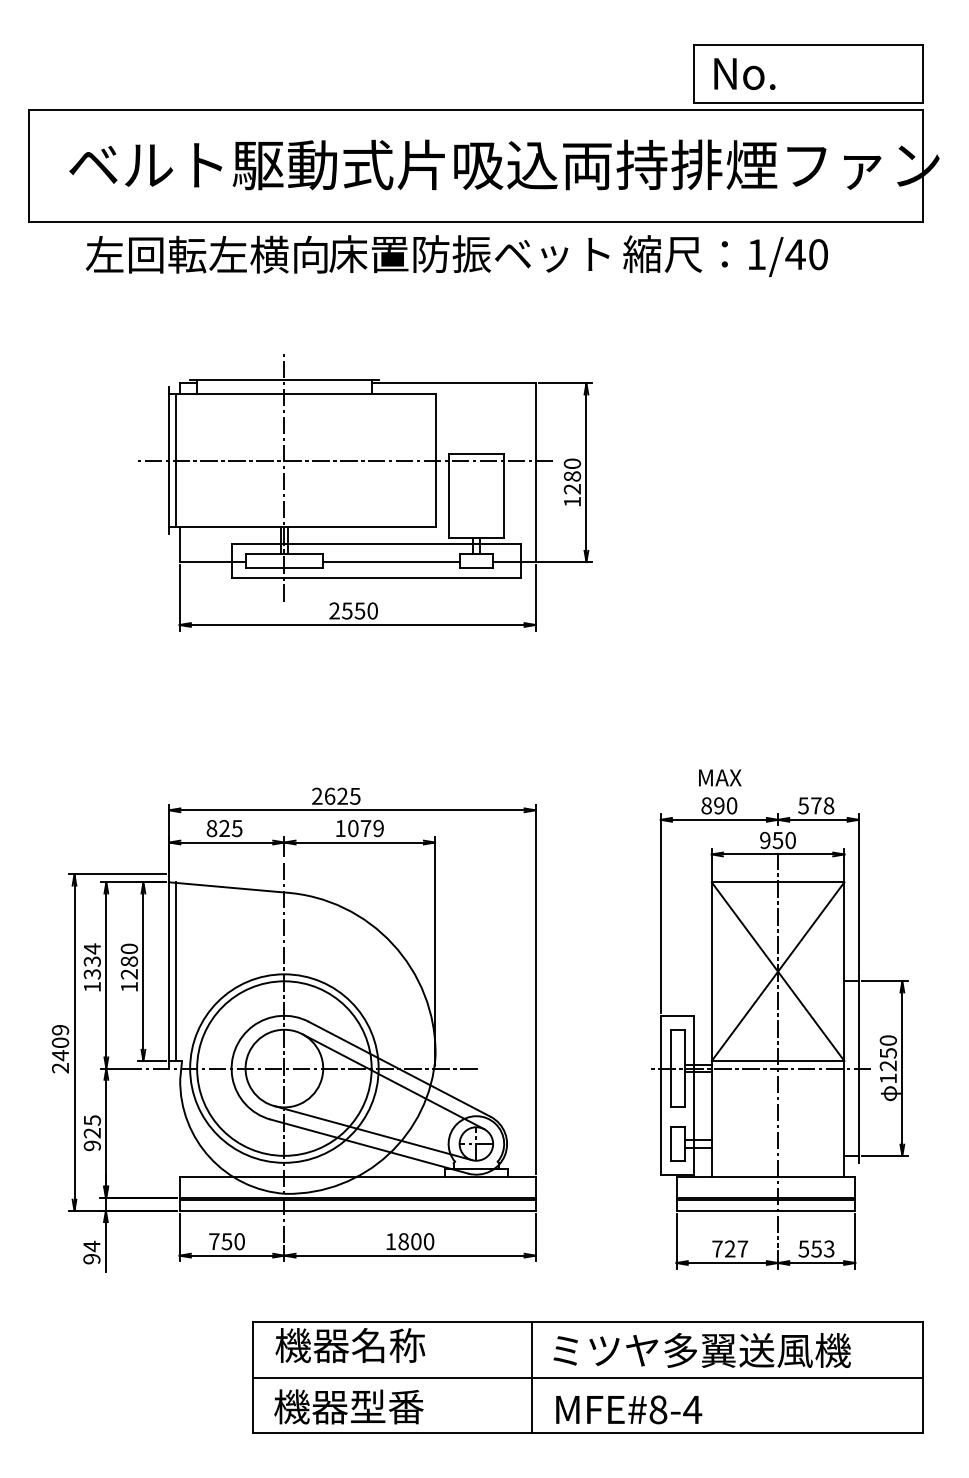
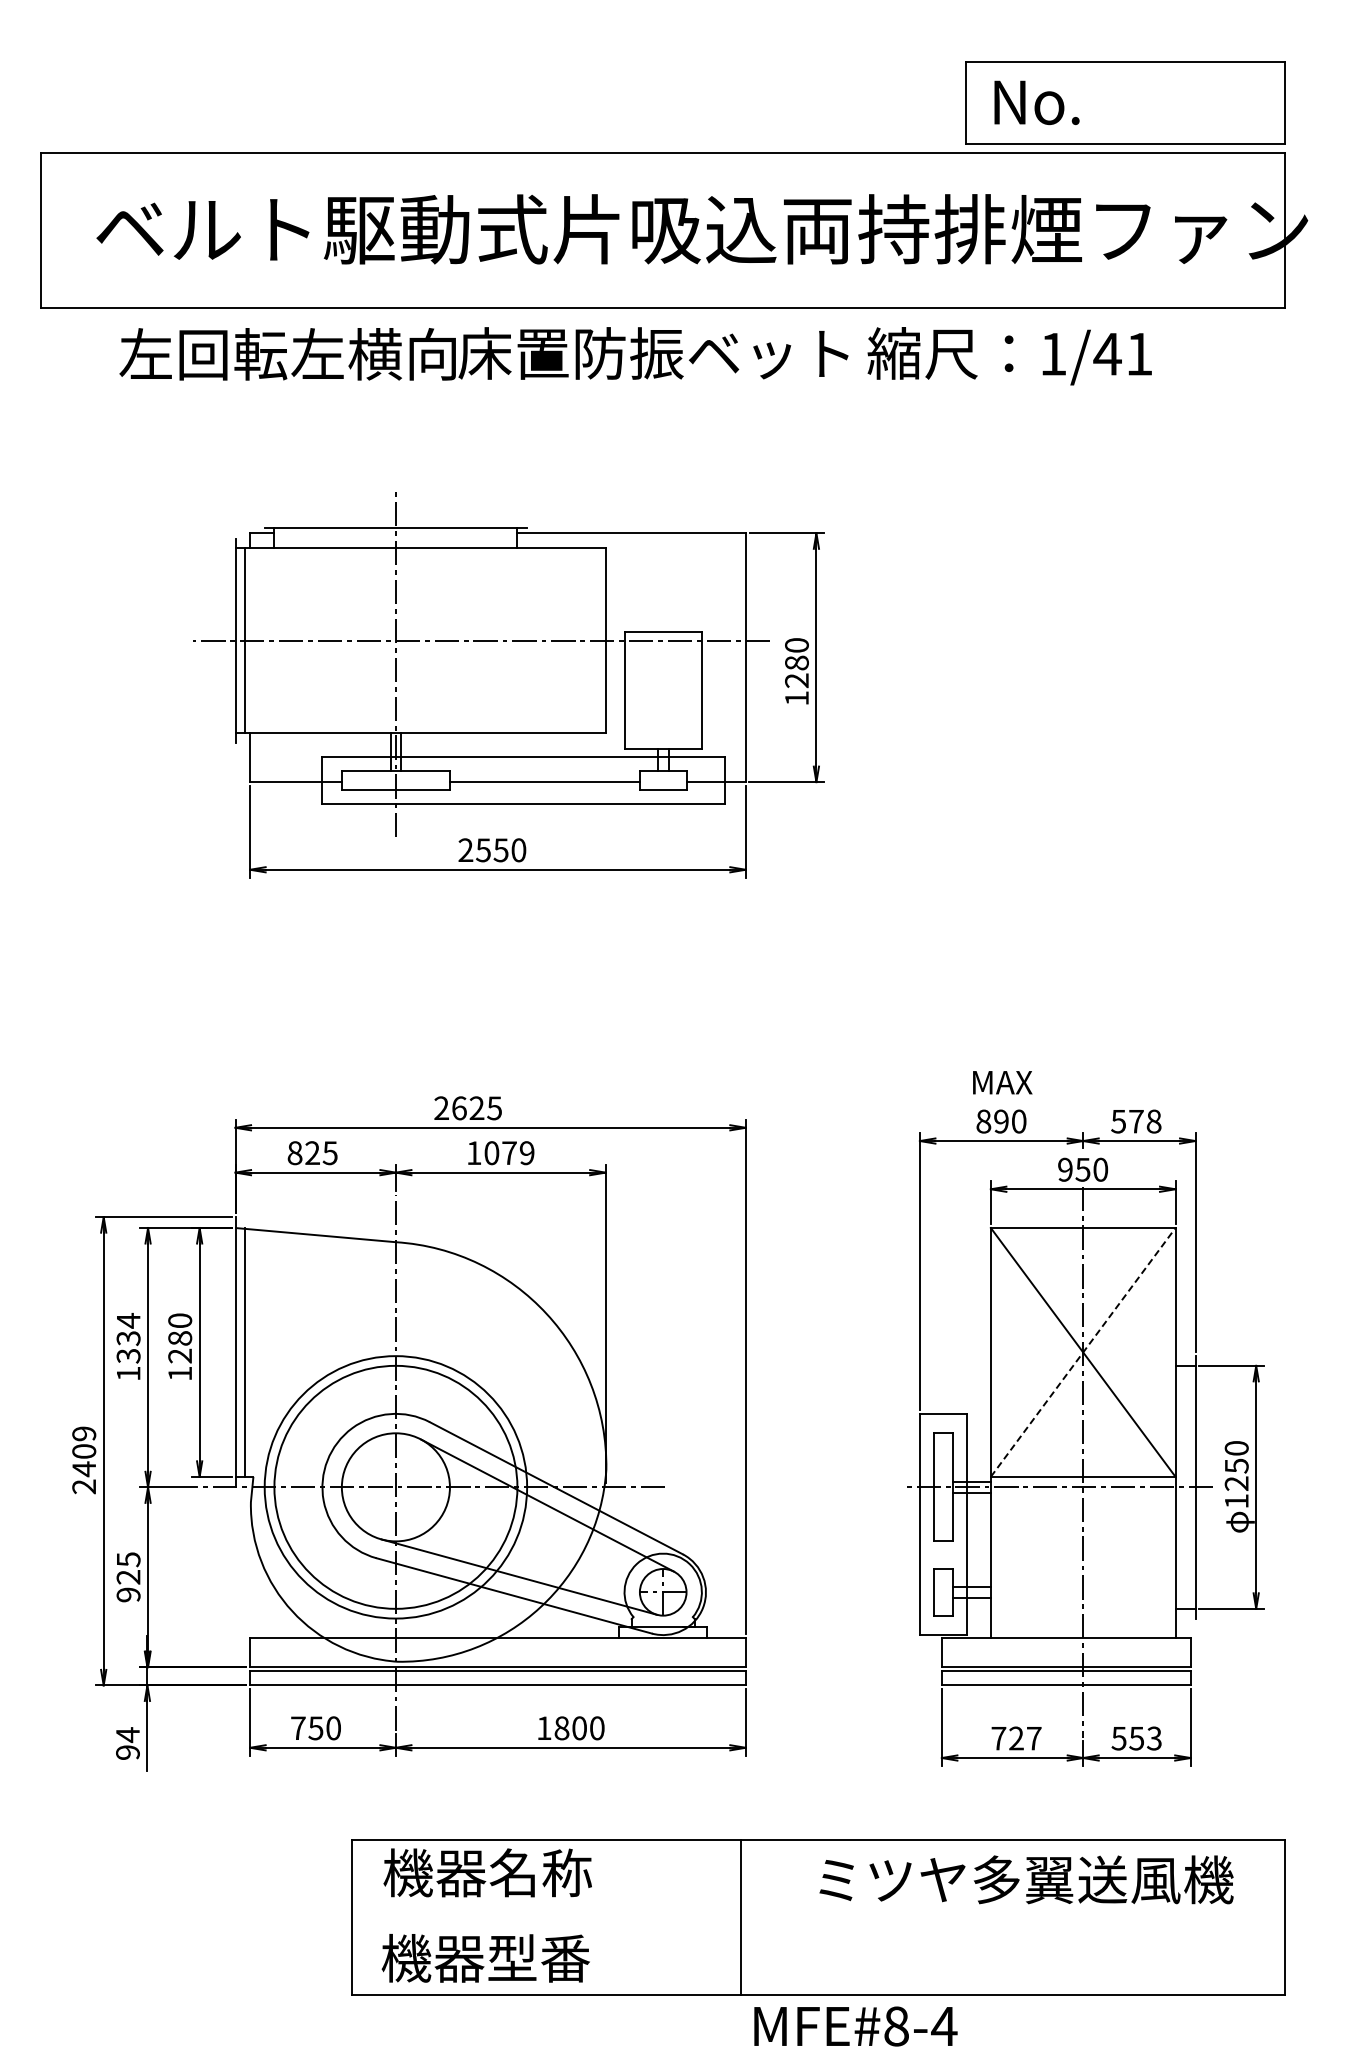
text: (818, 254) -> (1139, 353), 1/40 -> 1/41
line: (778, 971) -> (1083, 1352), solid -> dashed
text: (702, 1350) -> (1026, 1879), moved
line: (587, 1377) -> (817, 1917), removed
text: (628, 1409) -> (855, 2026), moved

